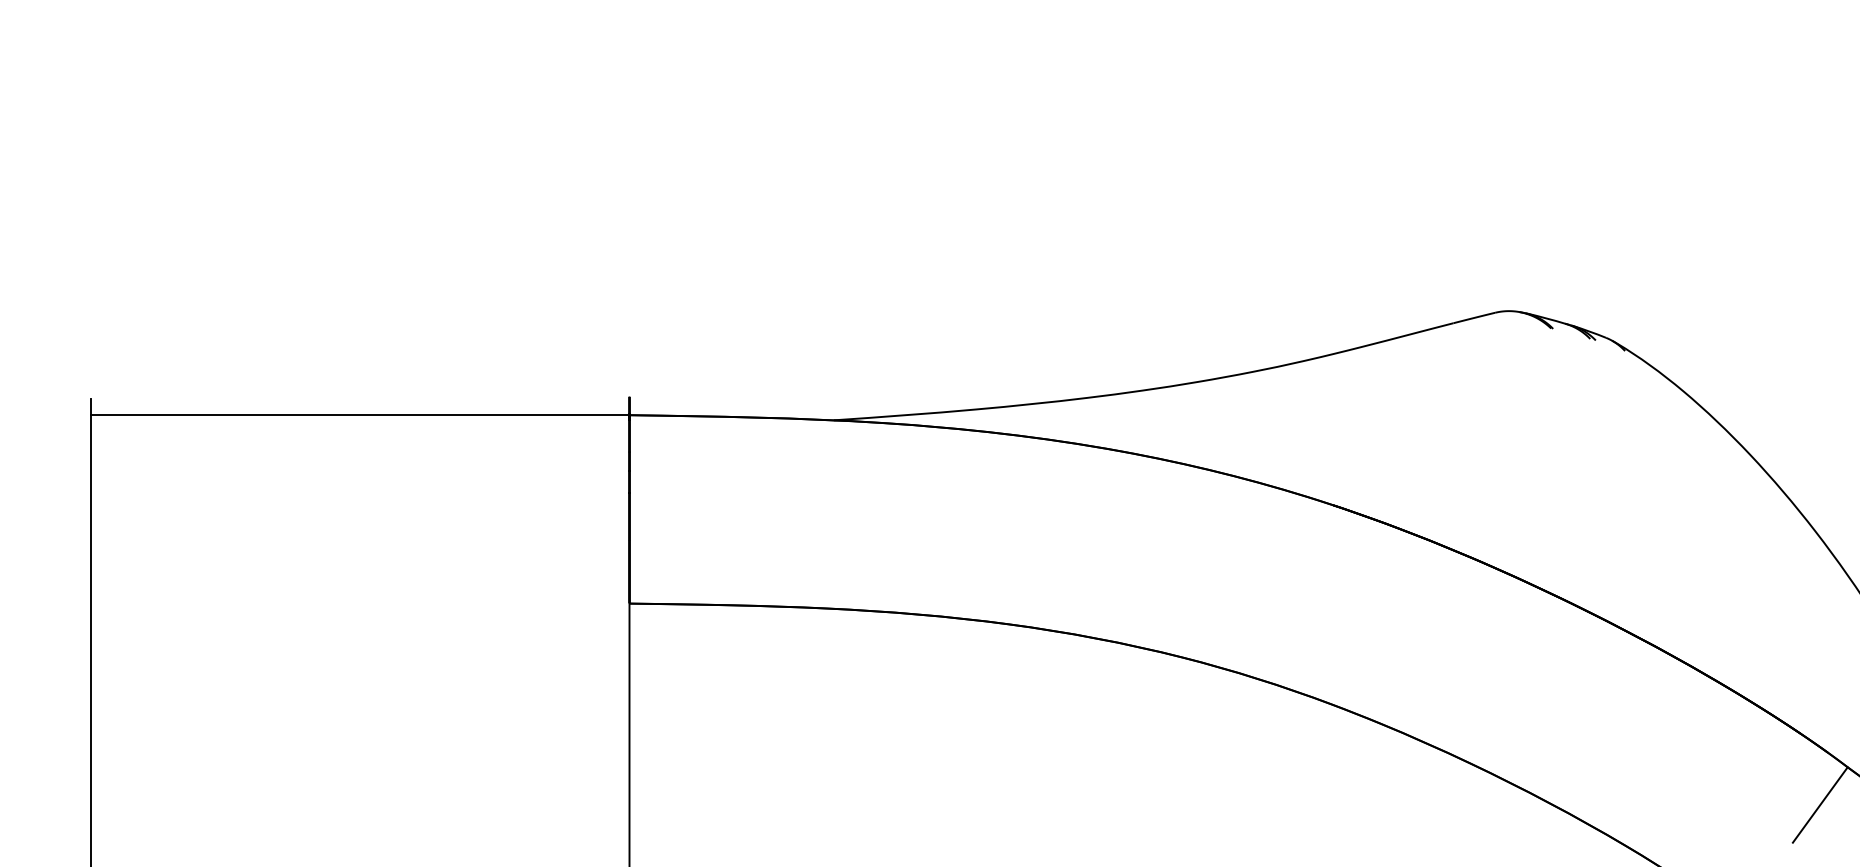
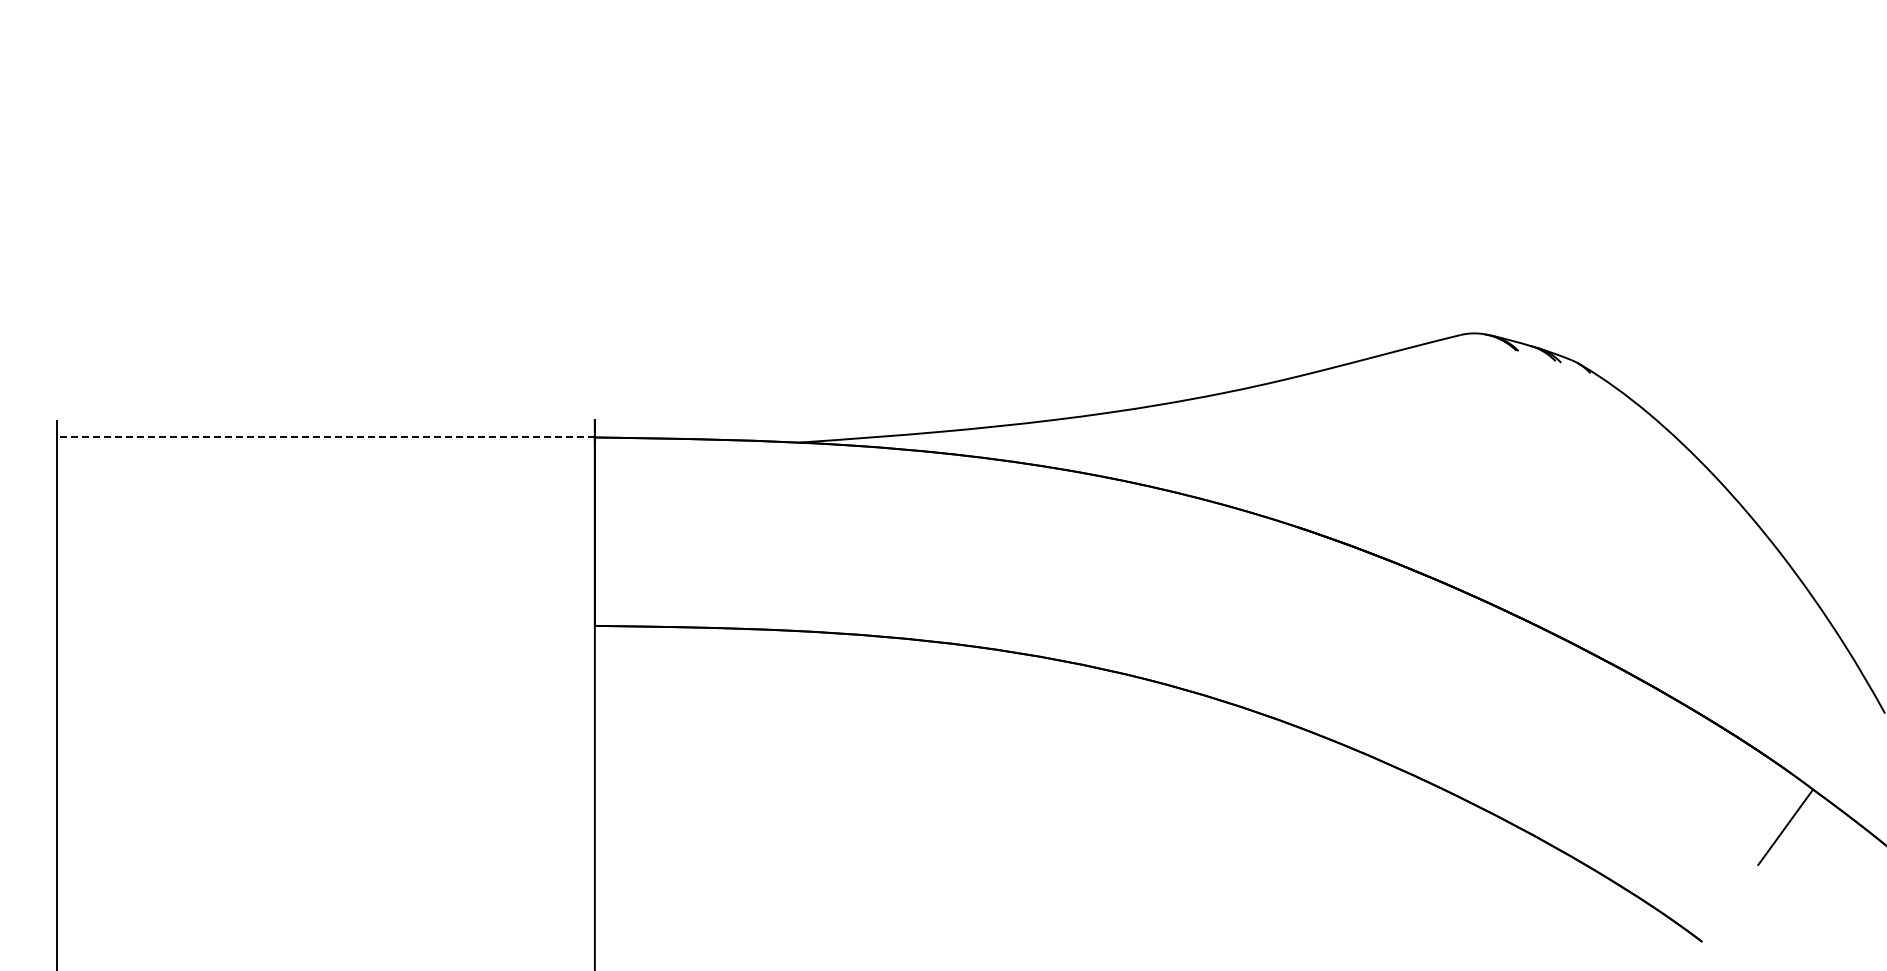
line: (360, 415) -> (325, 437), solid -> dashed

